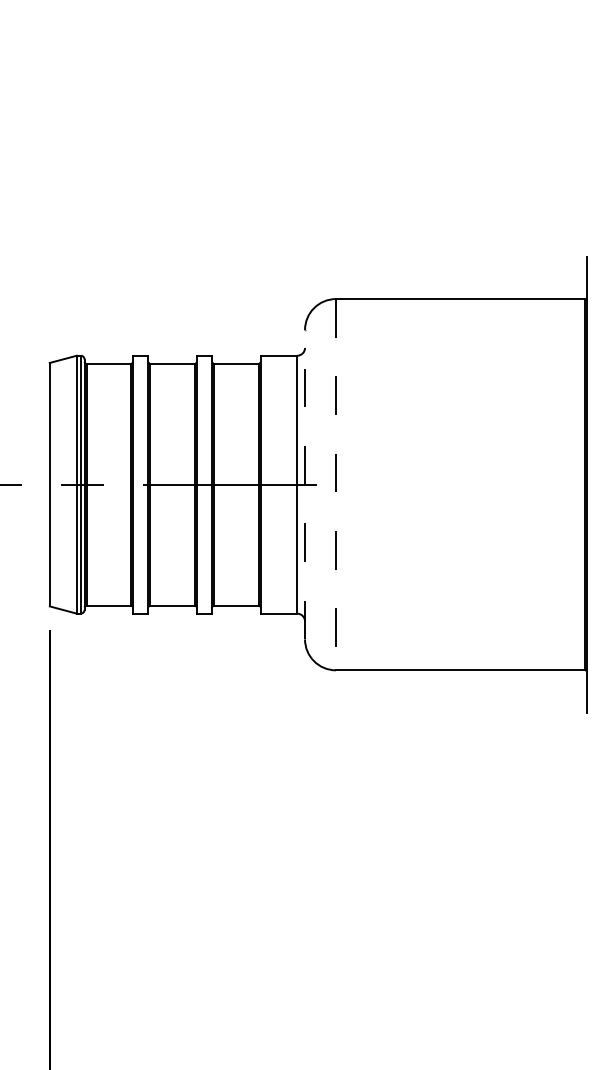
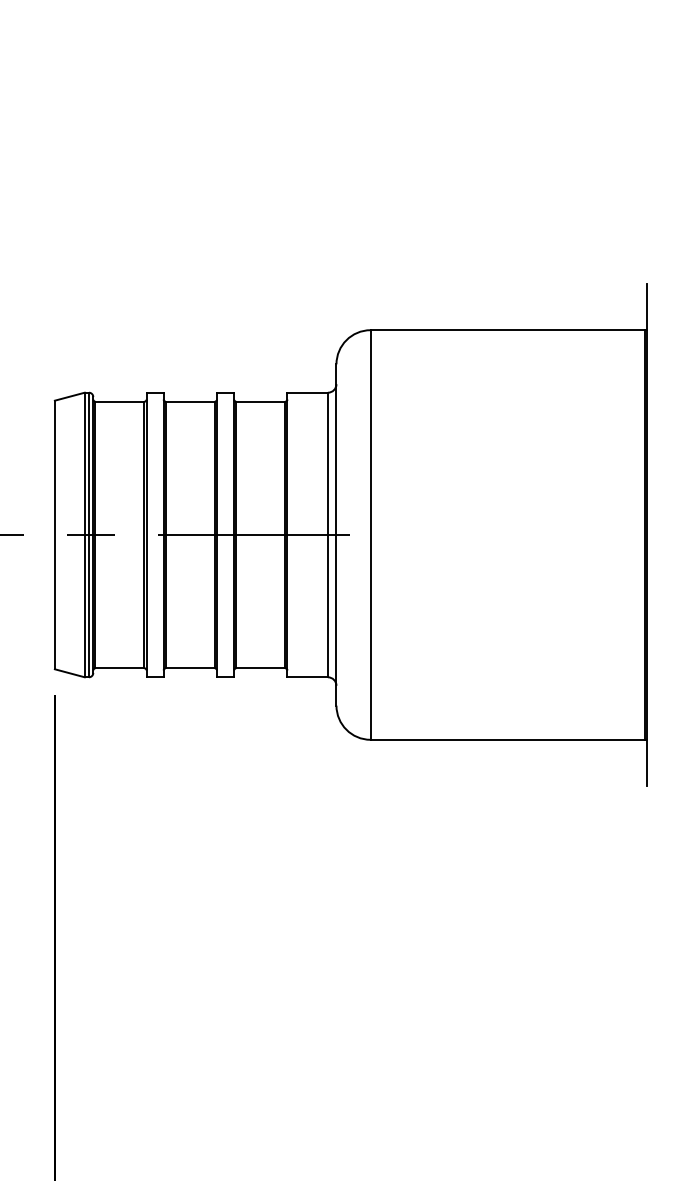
line: (305, 484) -> (337, 534), dashed -> solid
line: (335, 484) -> (370, 534), dashed -> solid

